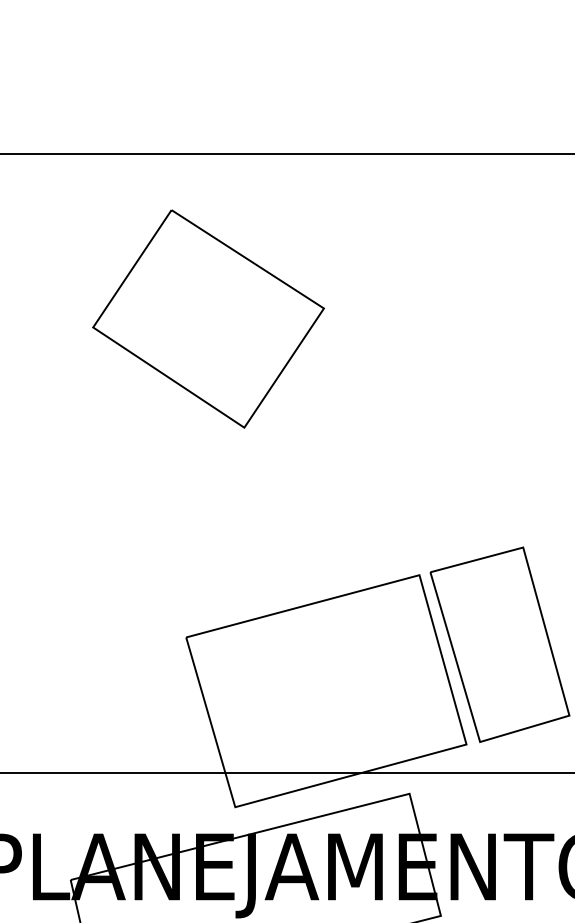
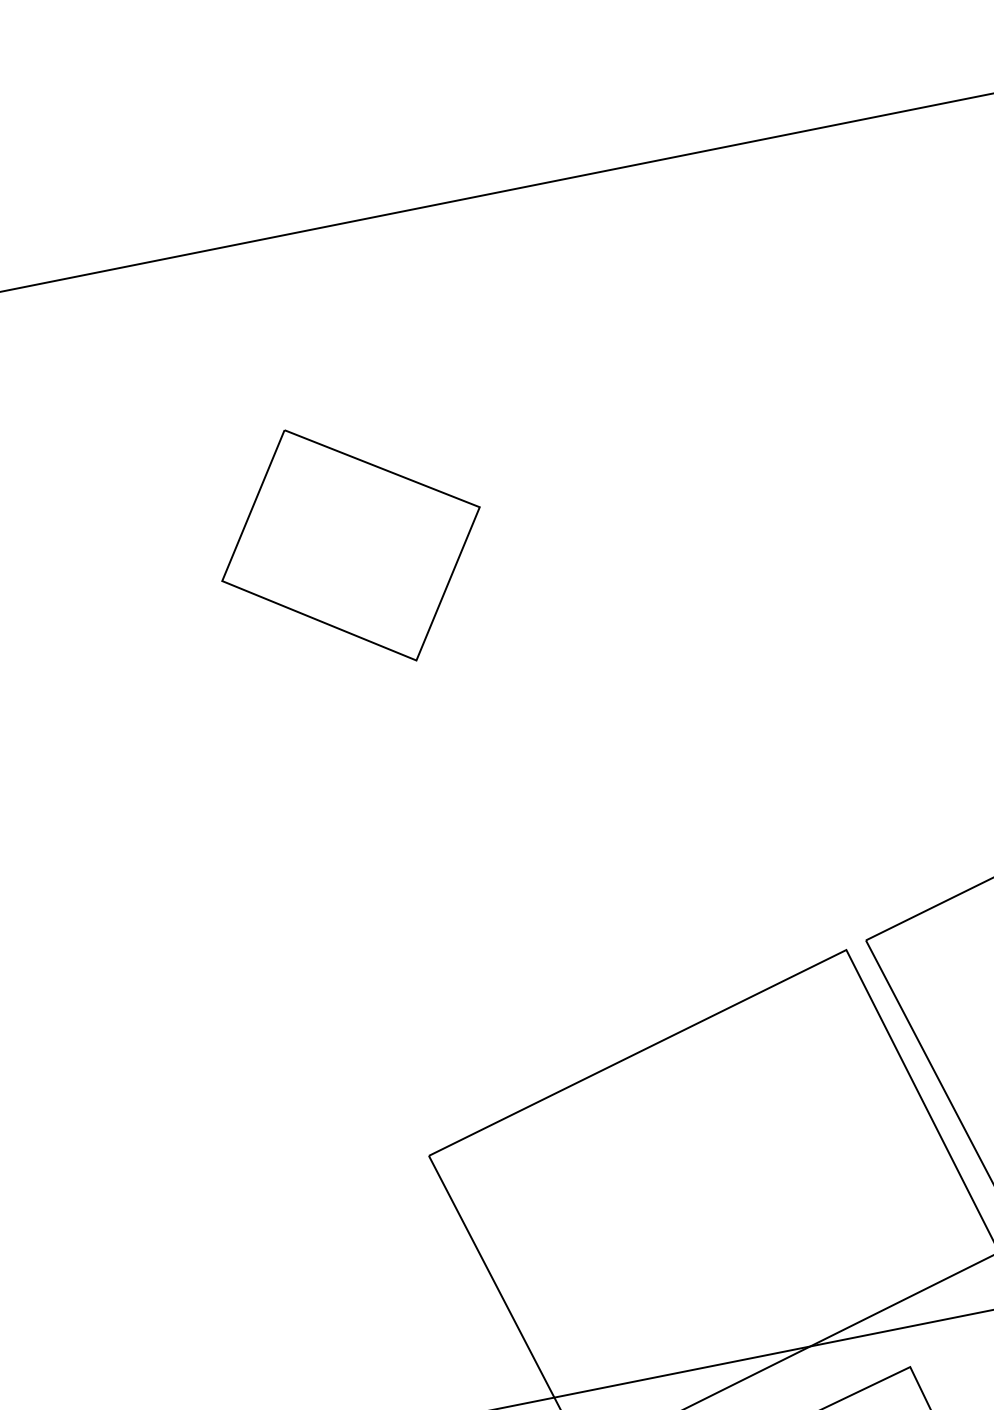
part: (208, 318) -> (350, 544), size x0.6

